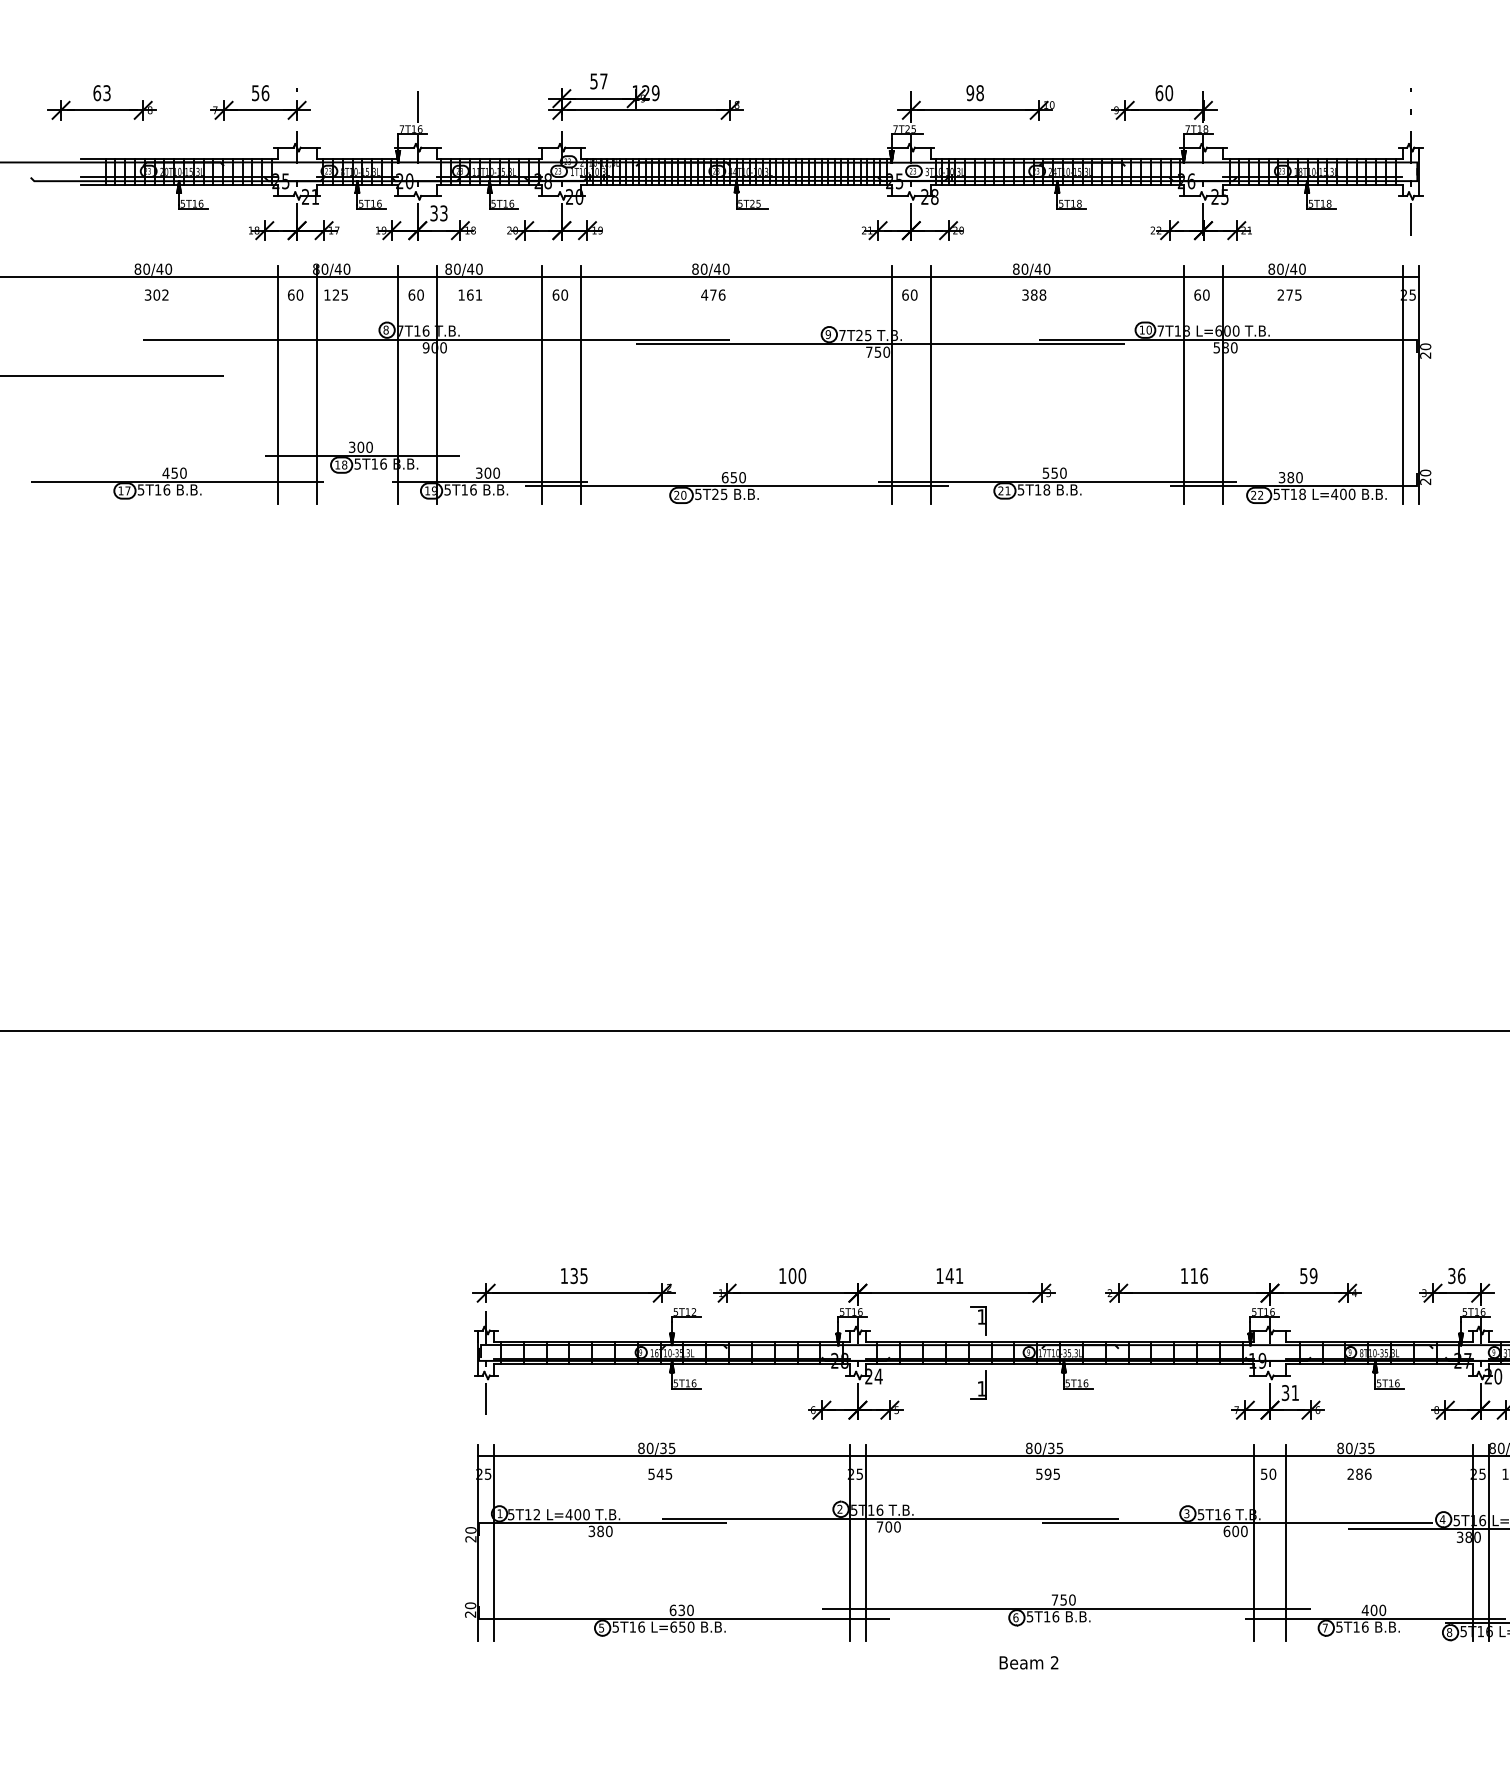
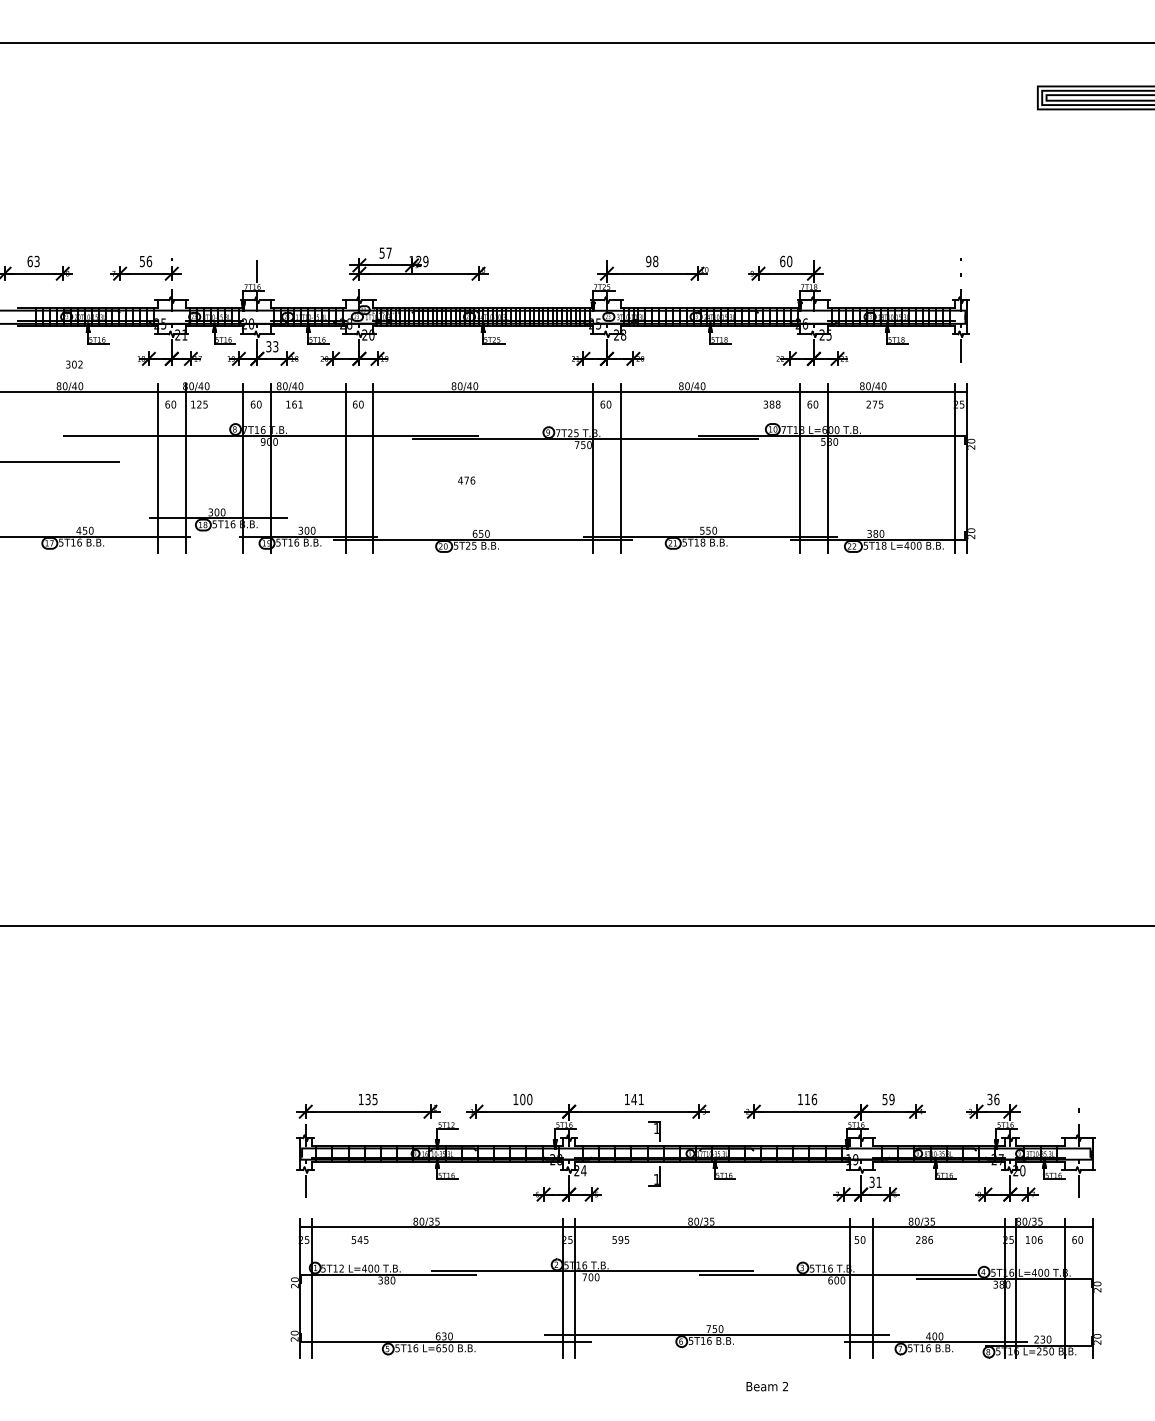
text: (156, 294) -> (74, 364), moved
text: (713, 294) -> (466, 480), moved
text: (1033, 294) -> (771, 404), moved
text: (659, 1473) -> (359, 1239), moved
text: (1047, 1473) -> (620, 1239), moved
text: (1027, 1662) -> (766, 1386), moved

